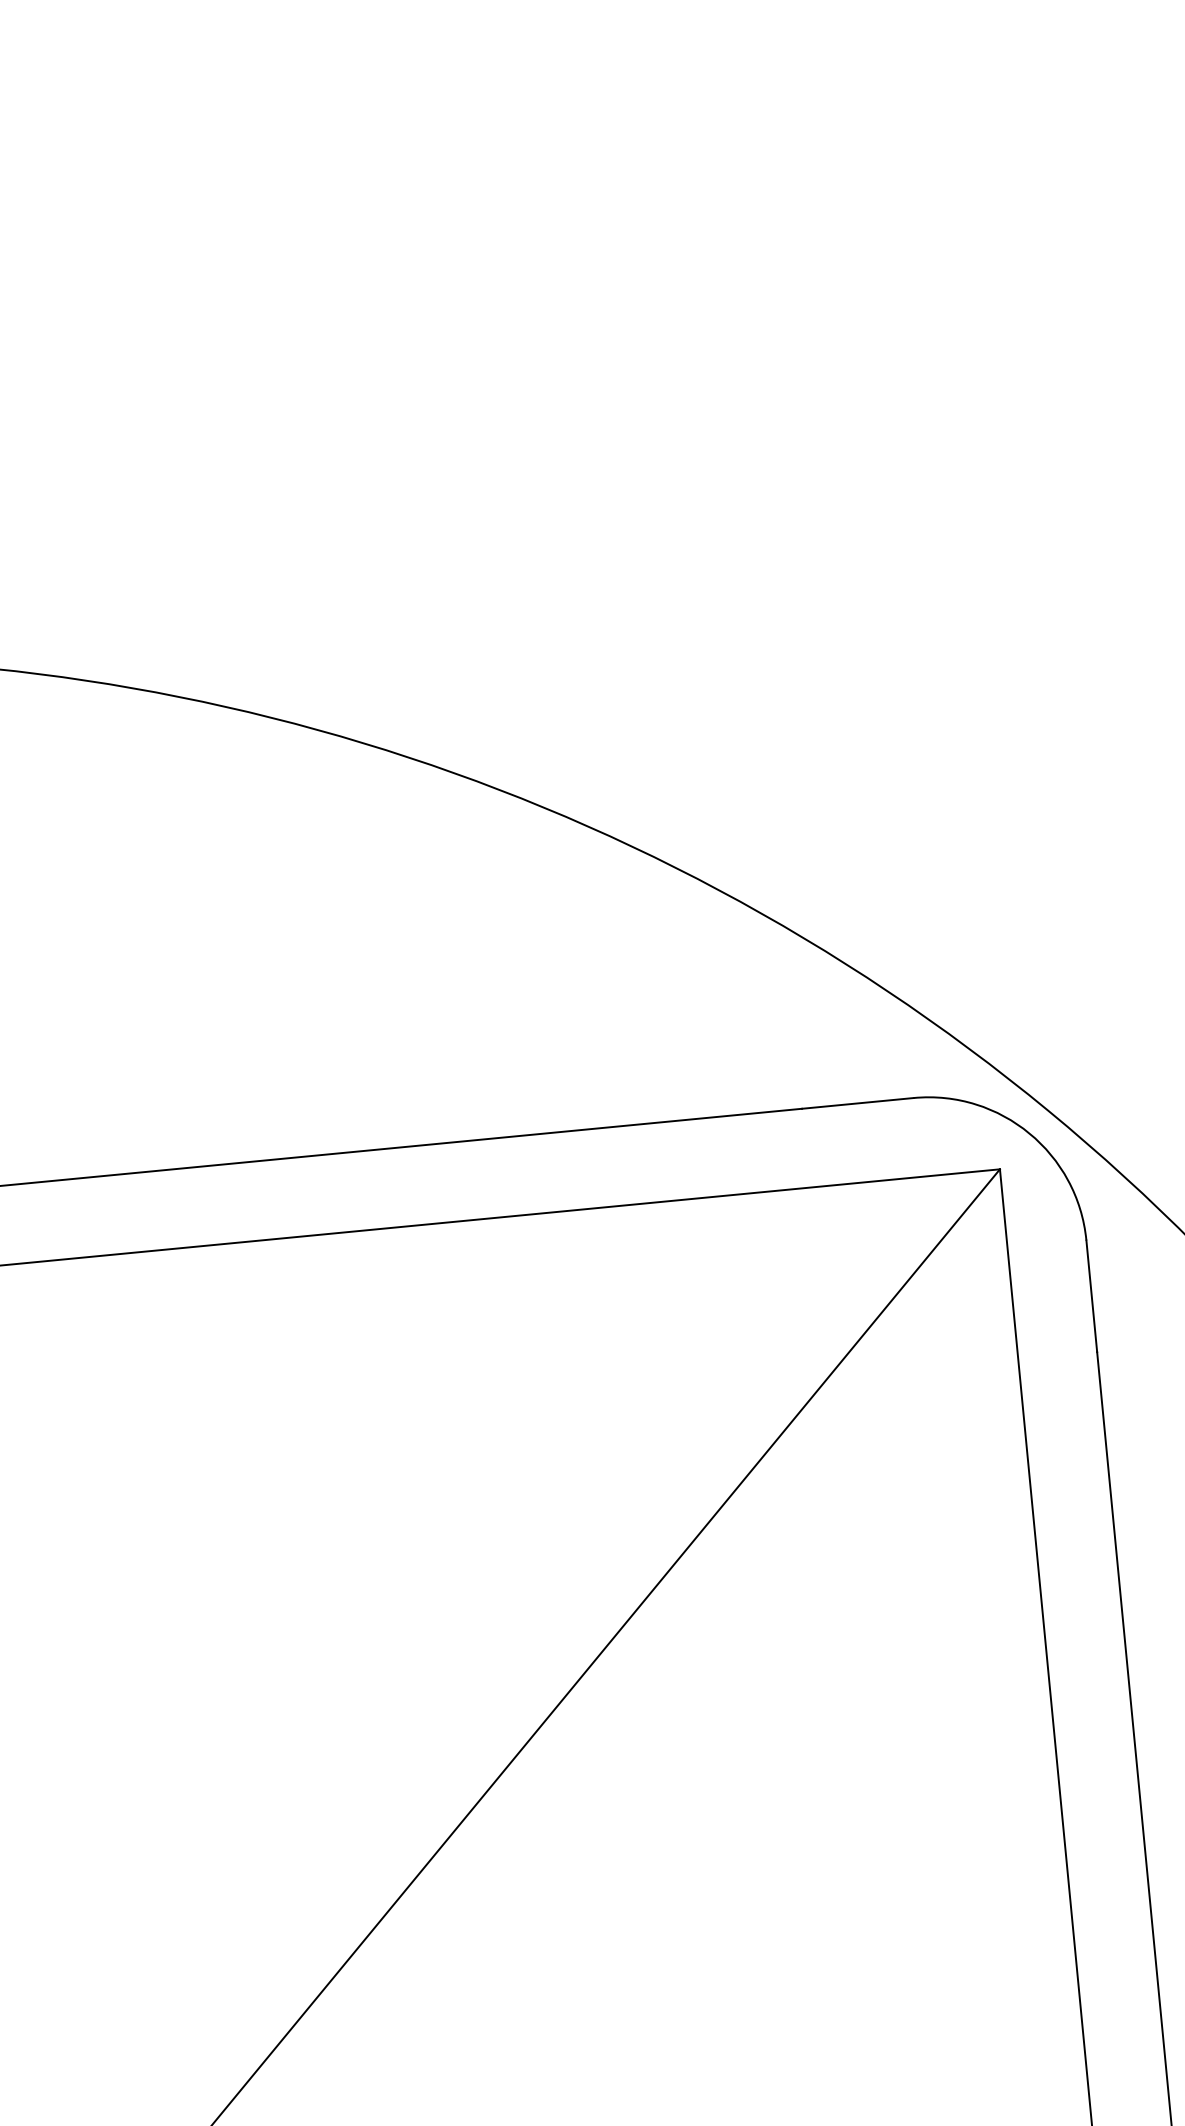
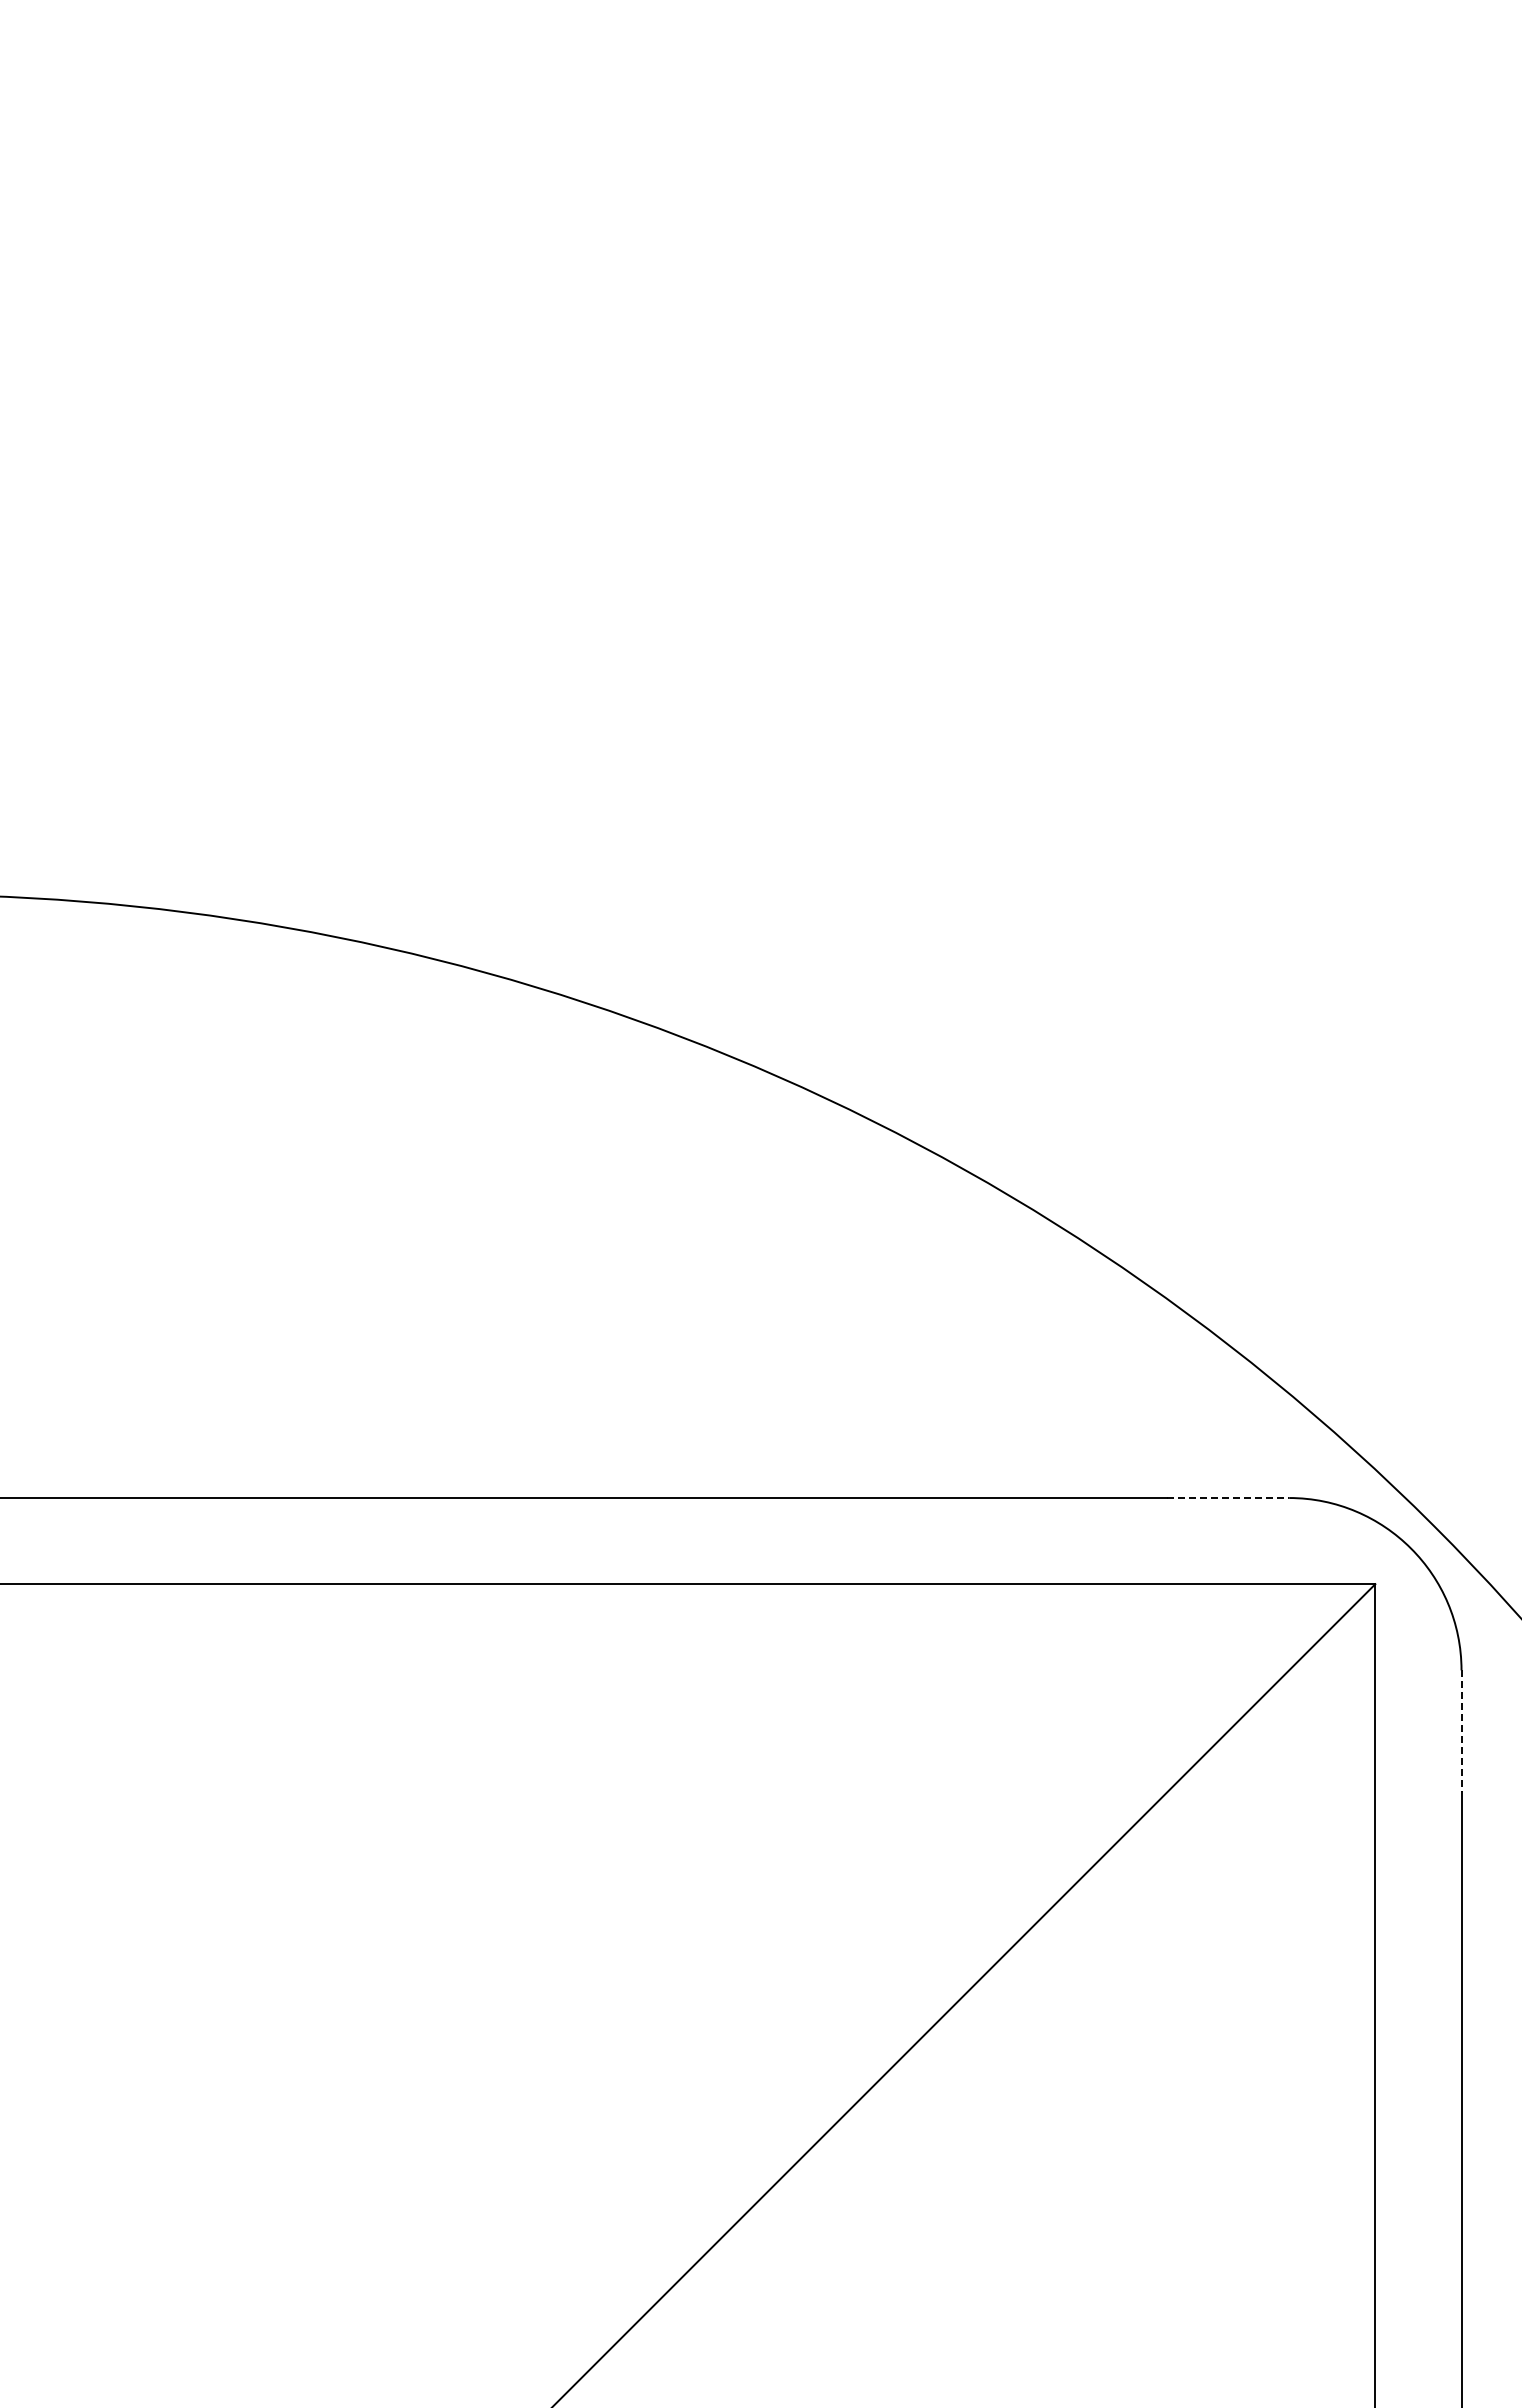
line: (858, 1103) -> (1228, 1498), solid -> dashed
line: (1091, 1296) -> (1461, 1731), solid -> dashed

